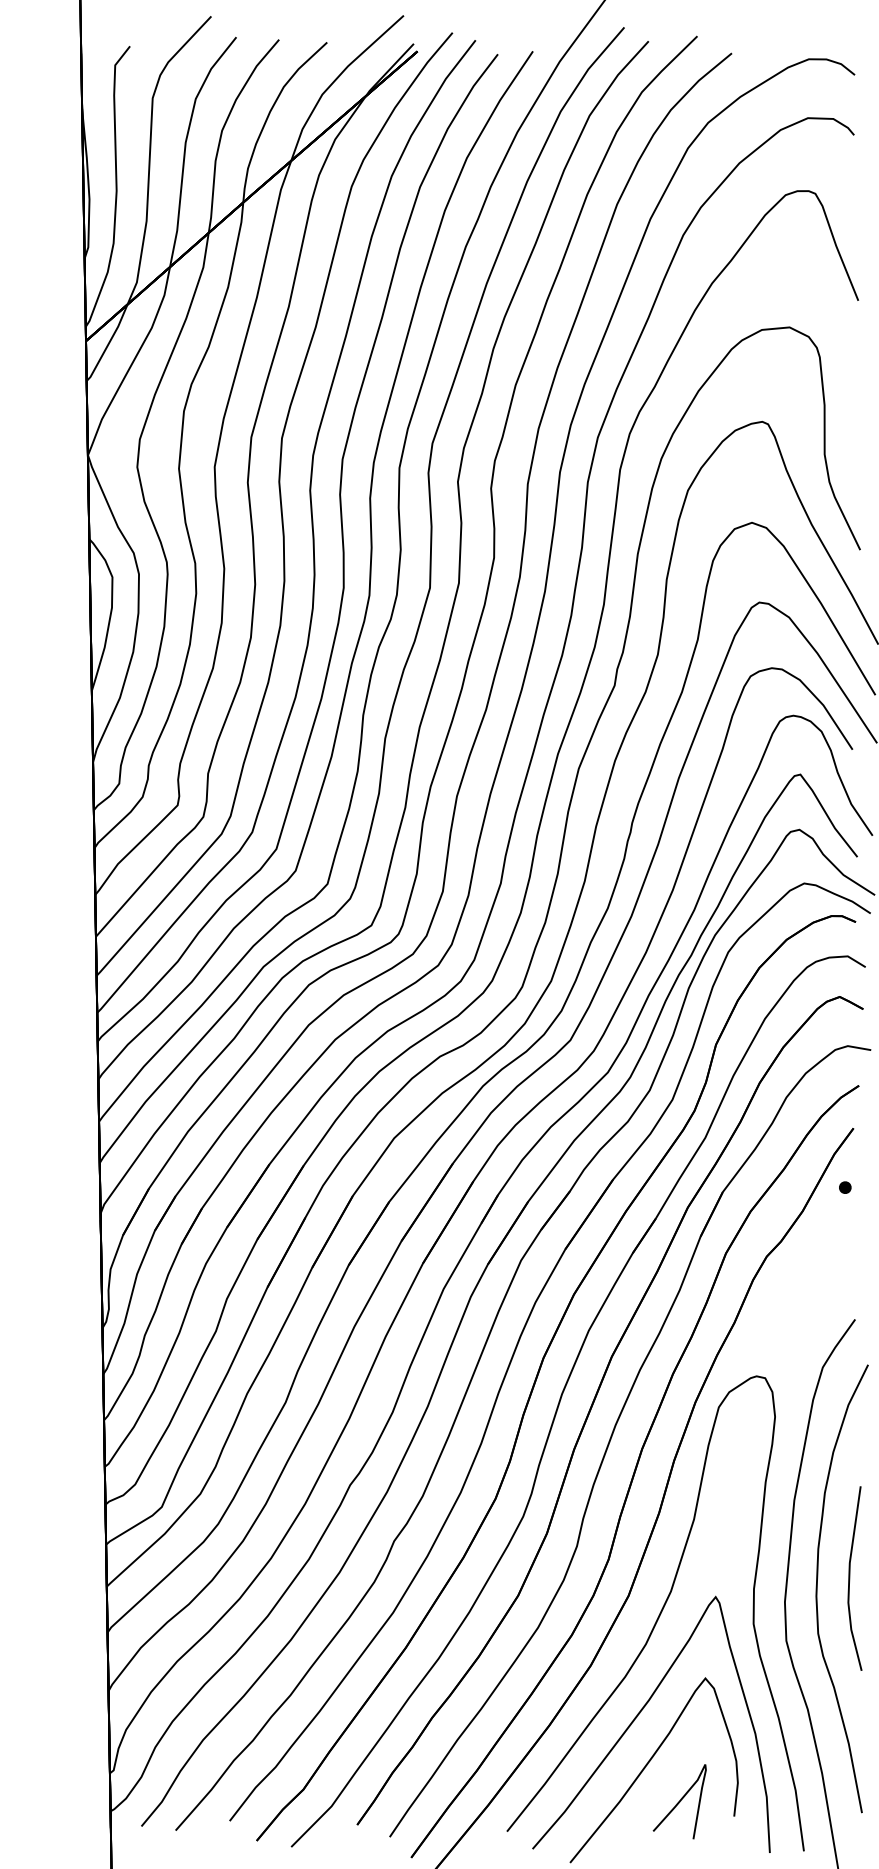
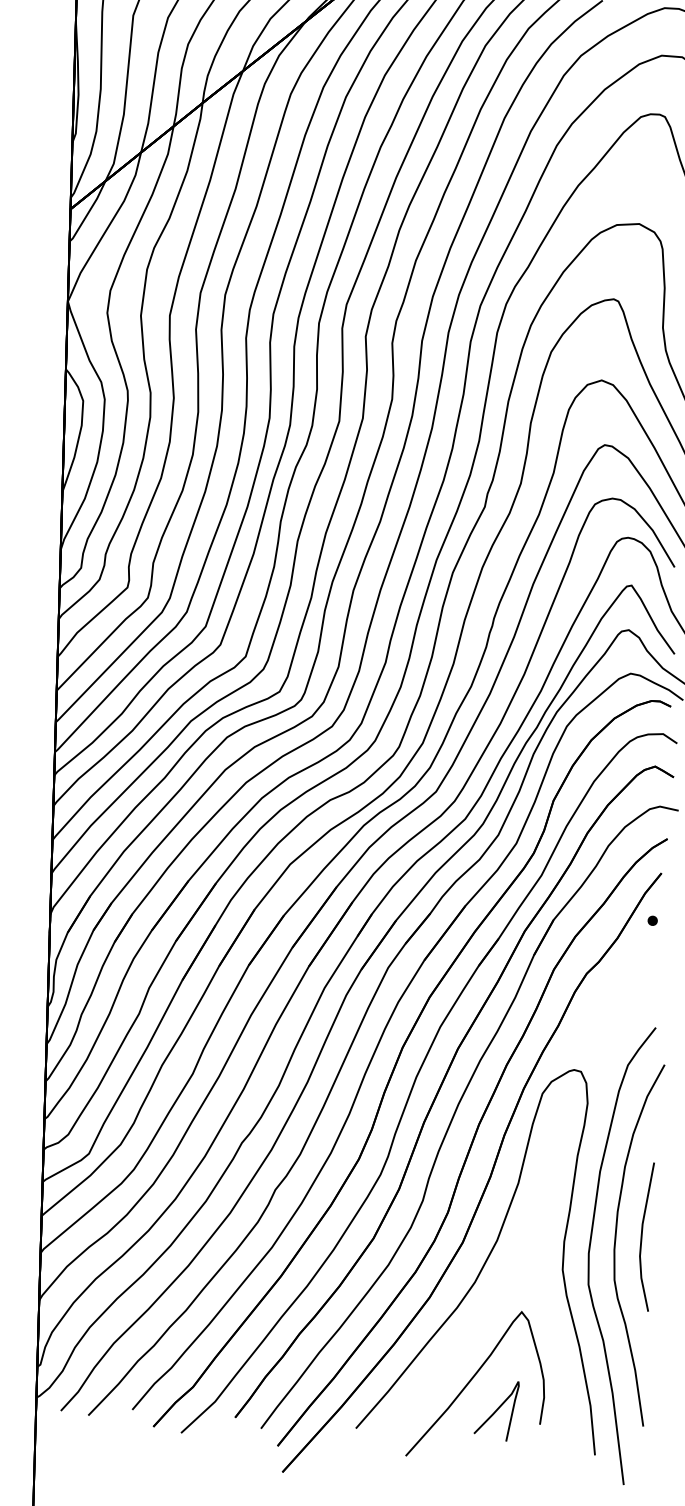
curve: (640, 1713) -> (468, 1338), removed

